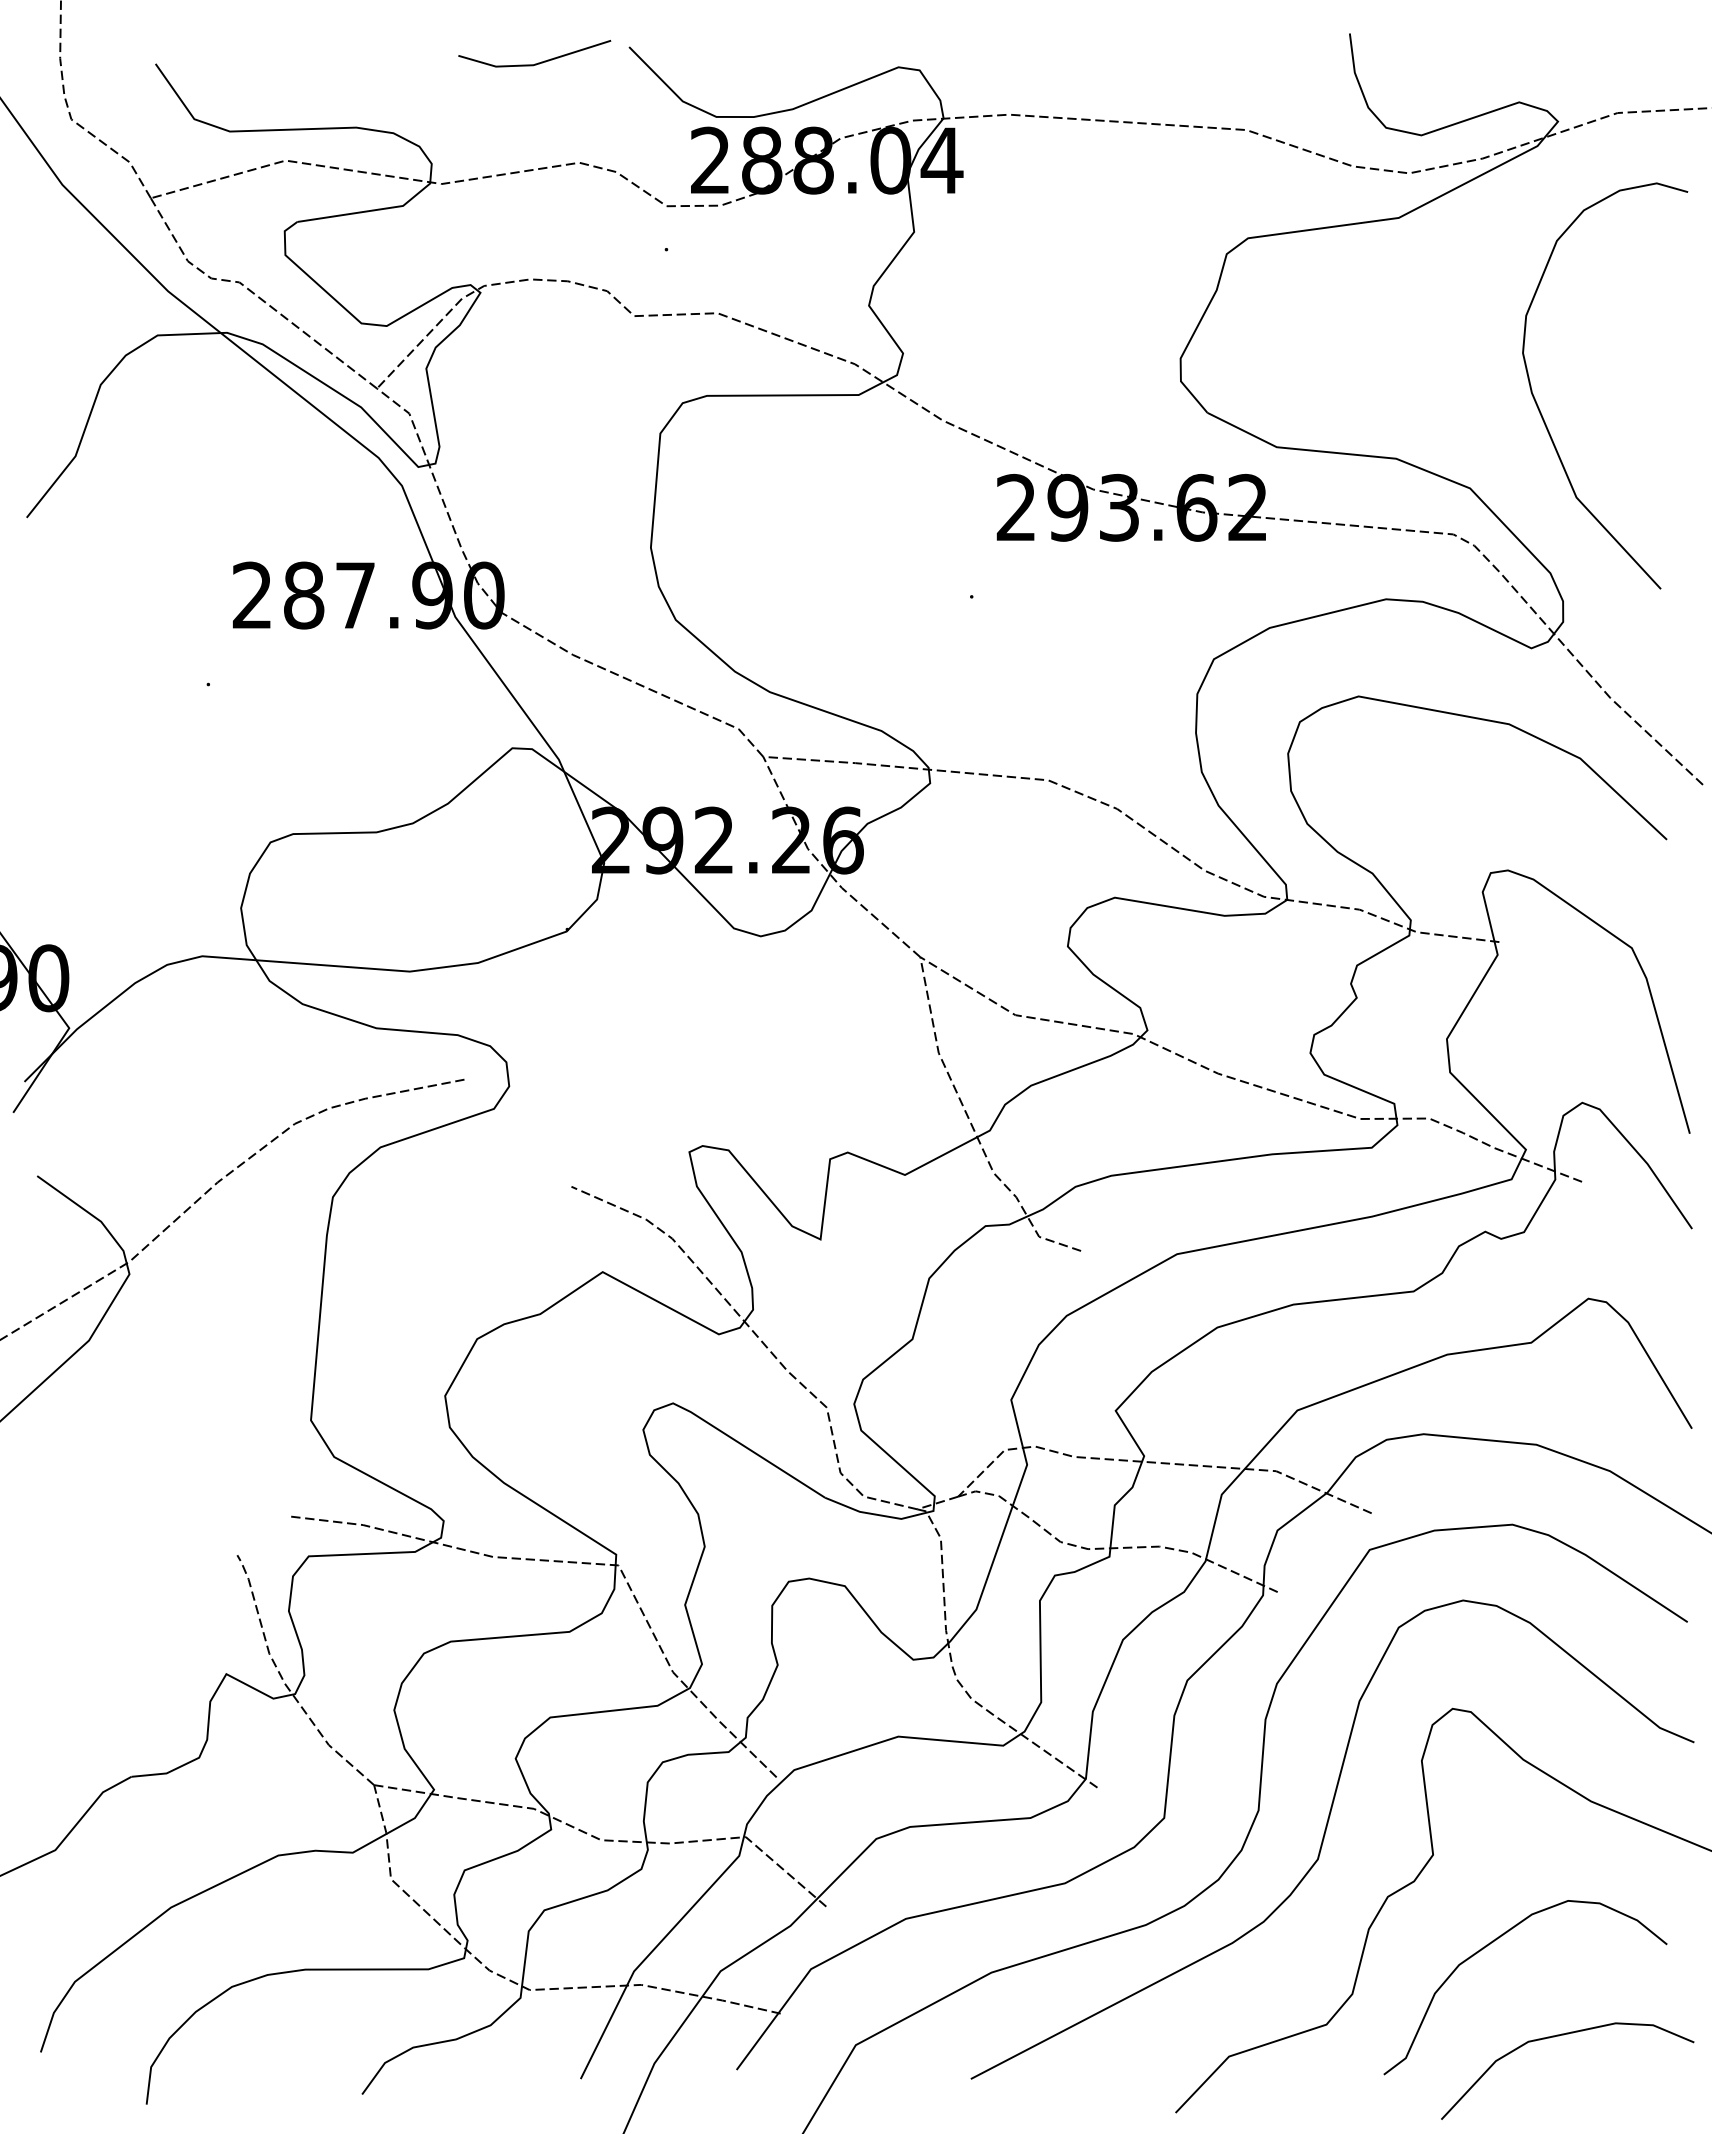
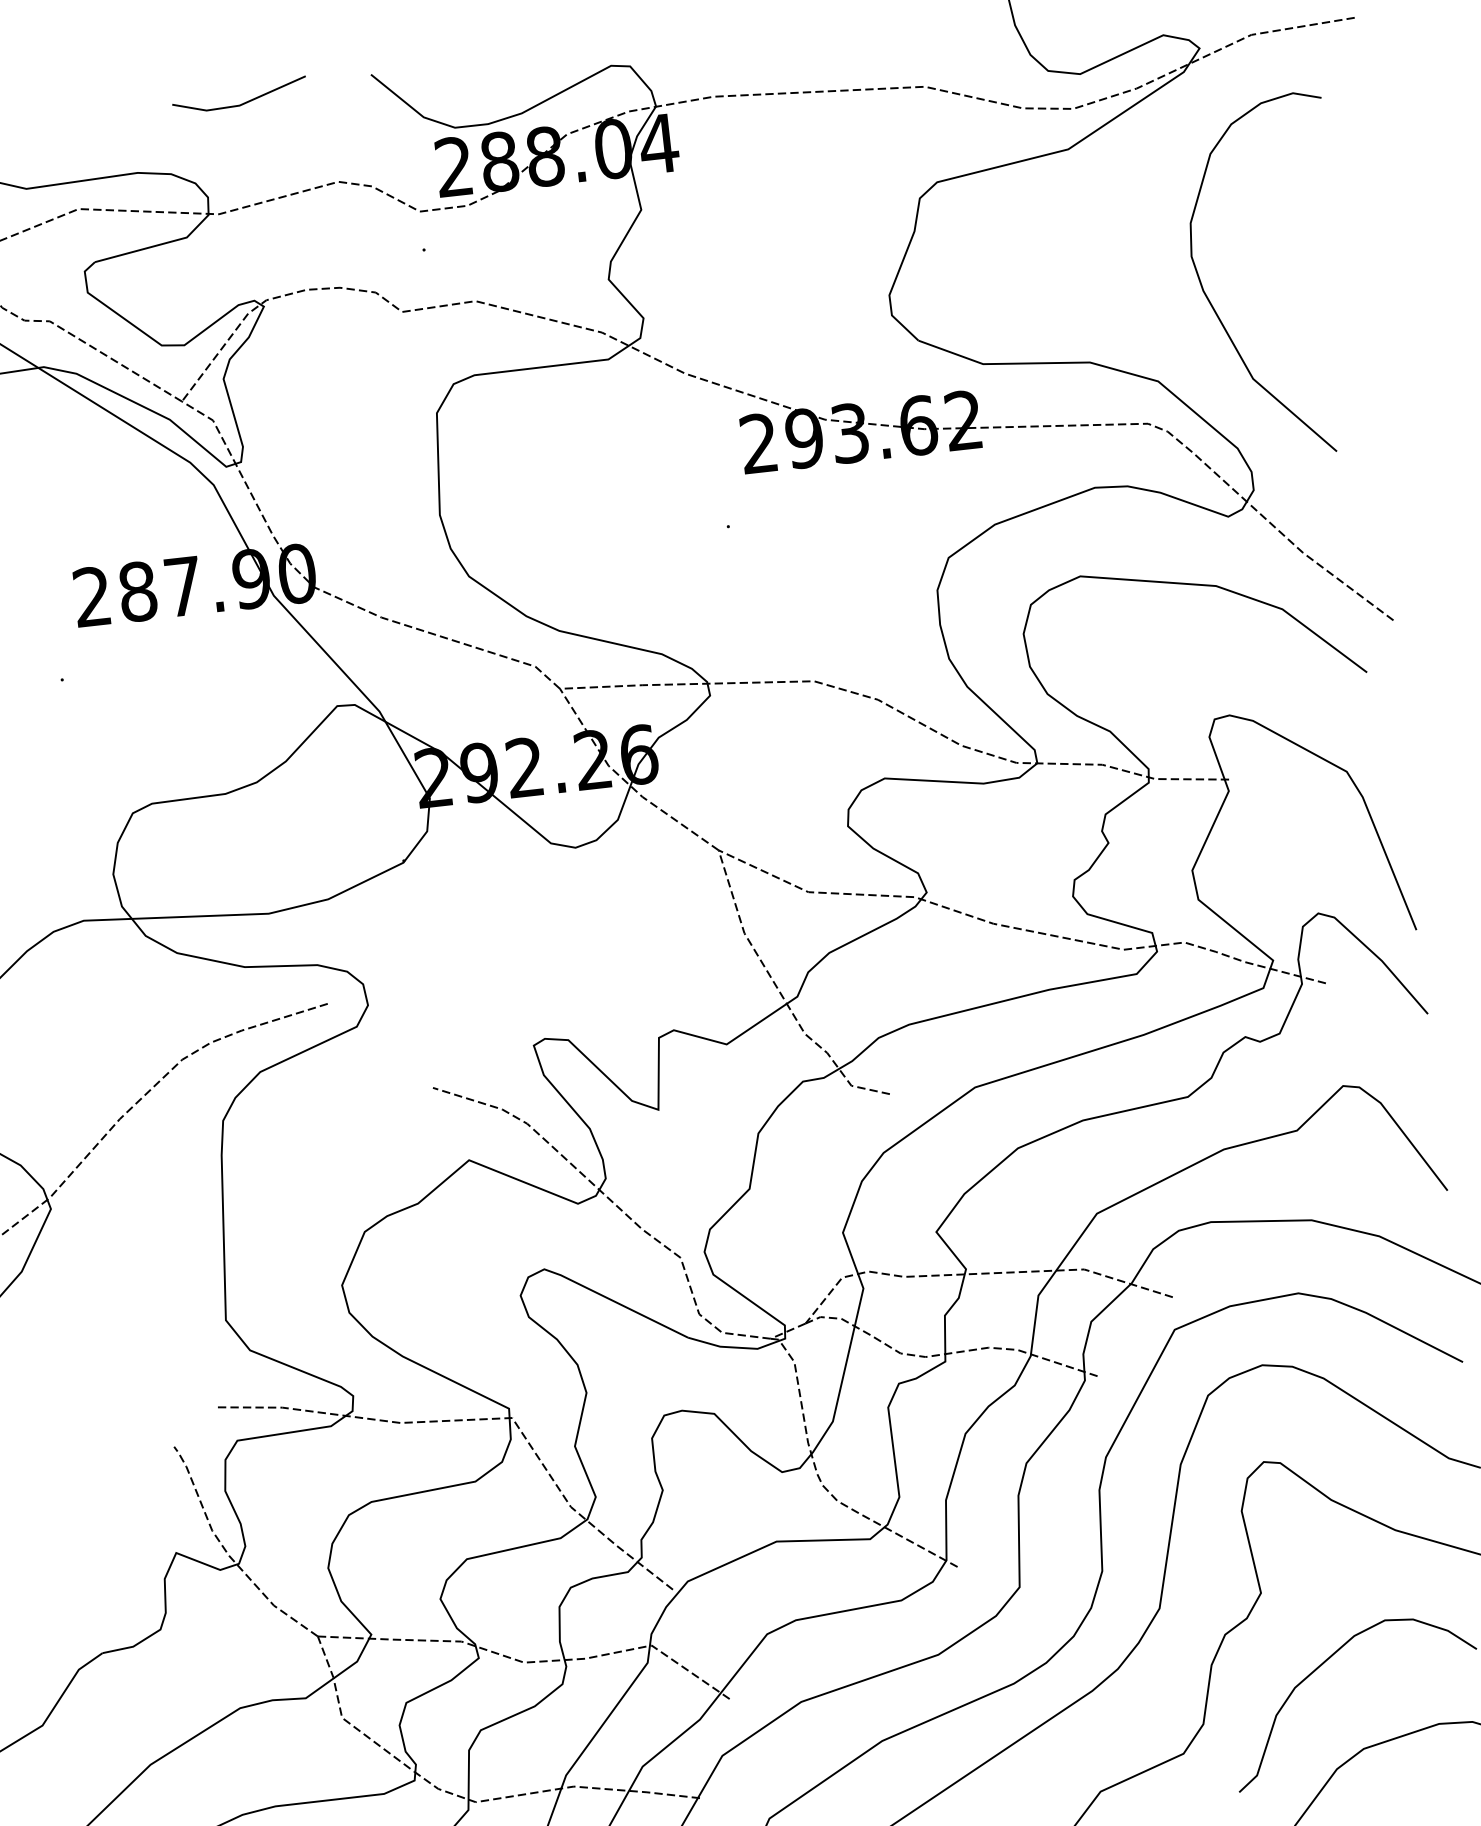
line: (538, 62) -> (243, 102), moved

